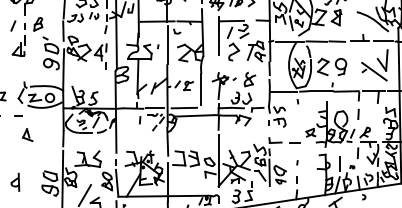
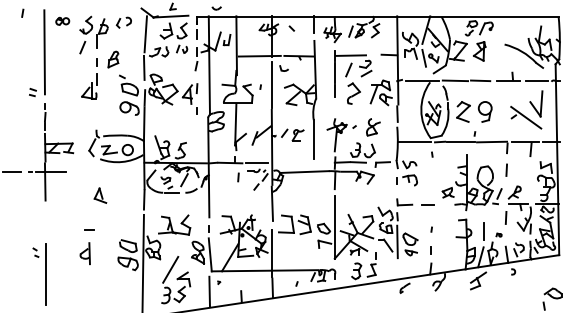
line: (13, 25) -> (82, 47), moved
line: (184, 108) -> (292, 162), removed
line: (18, 115) -> (89, 229), moved

